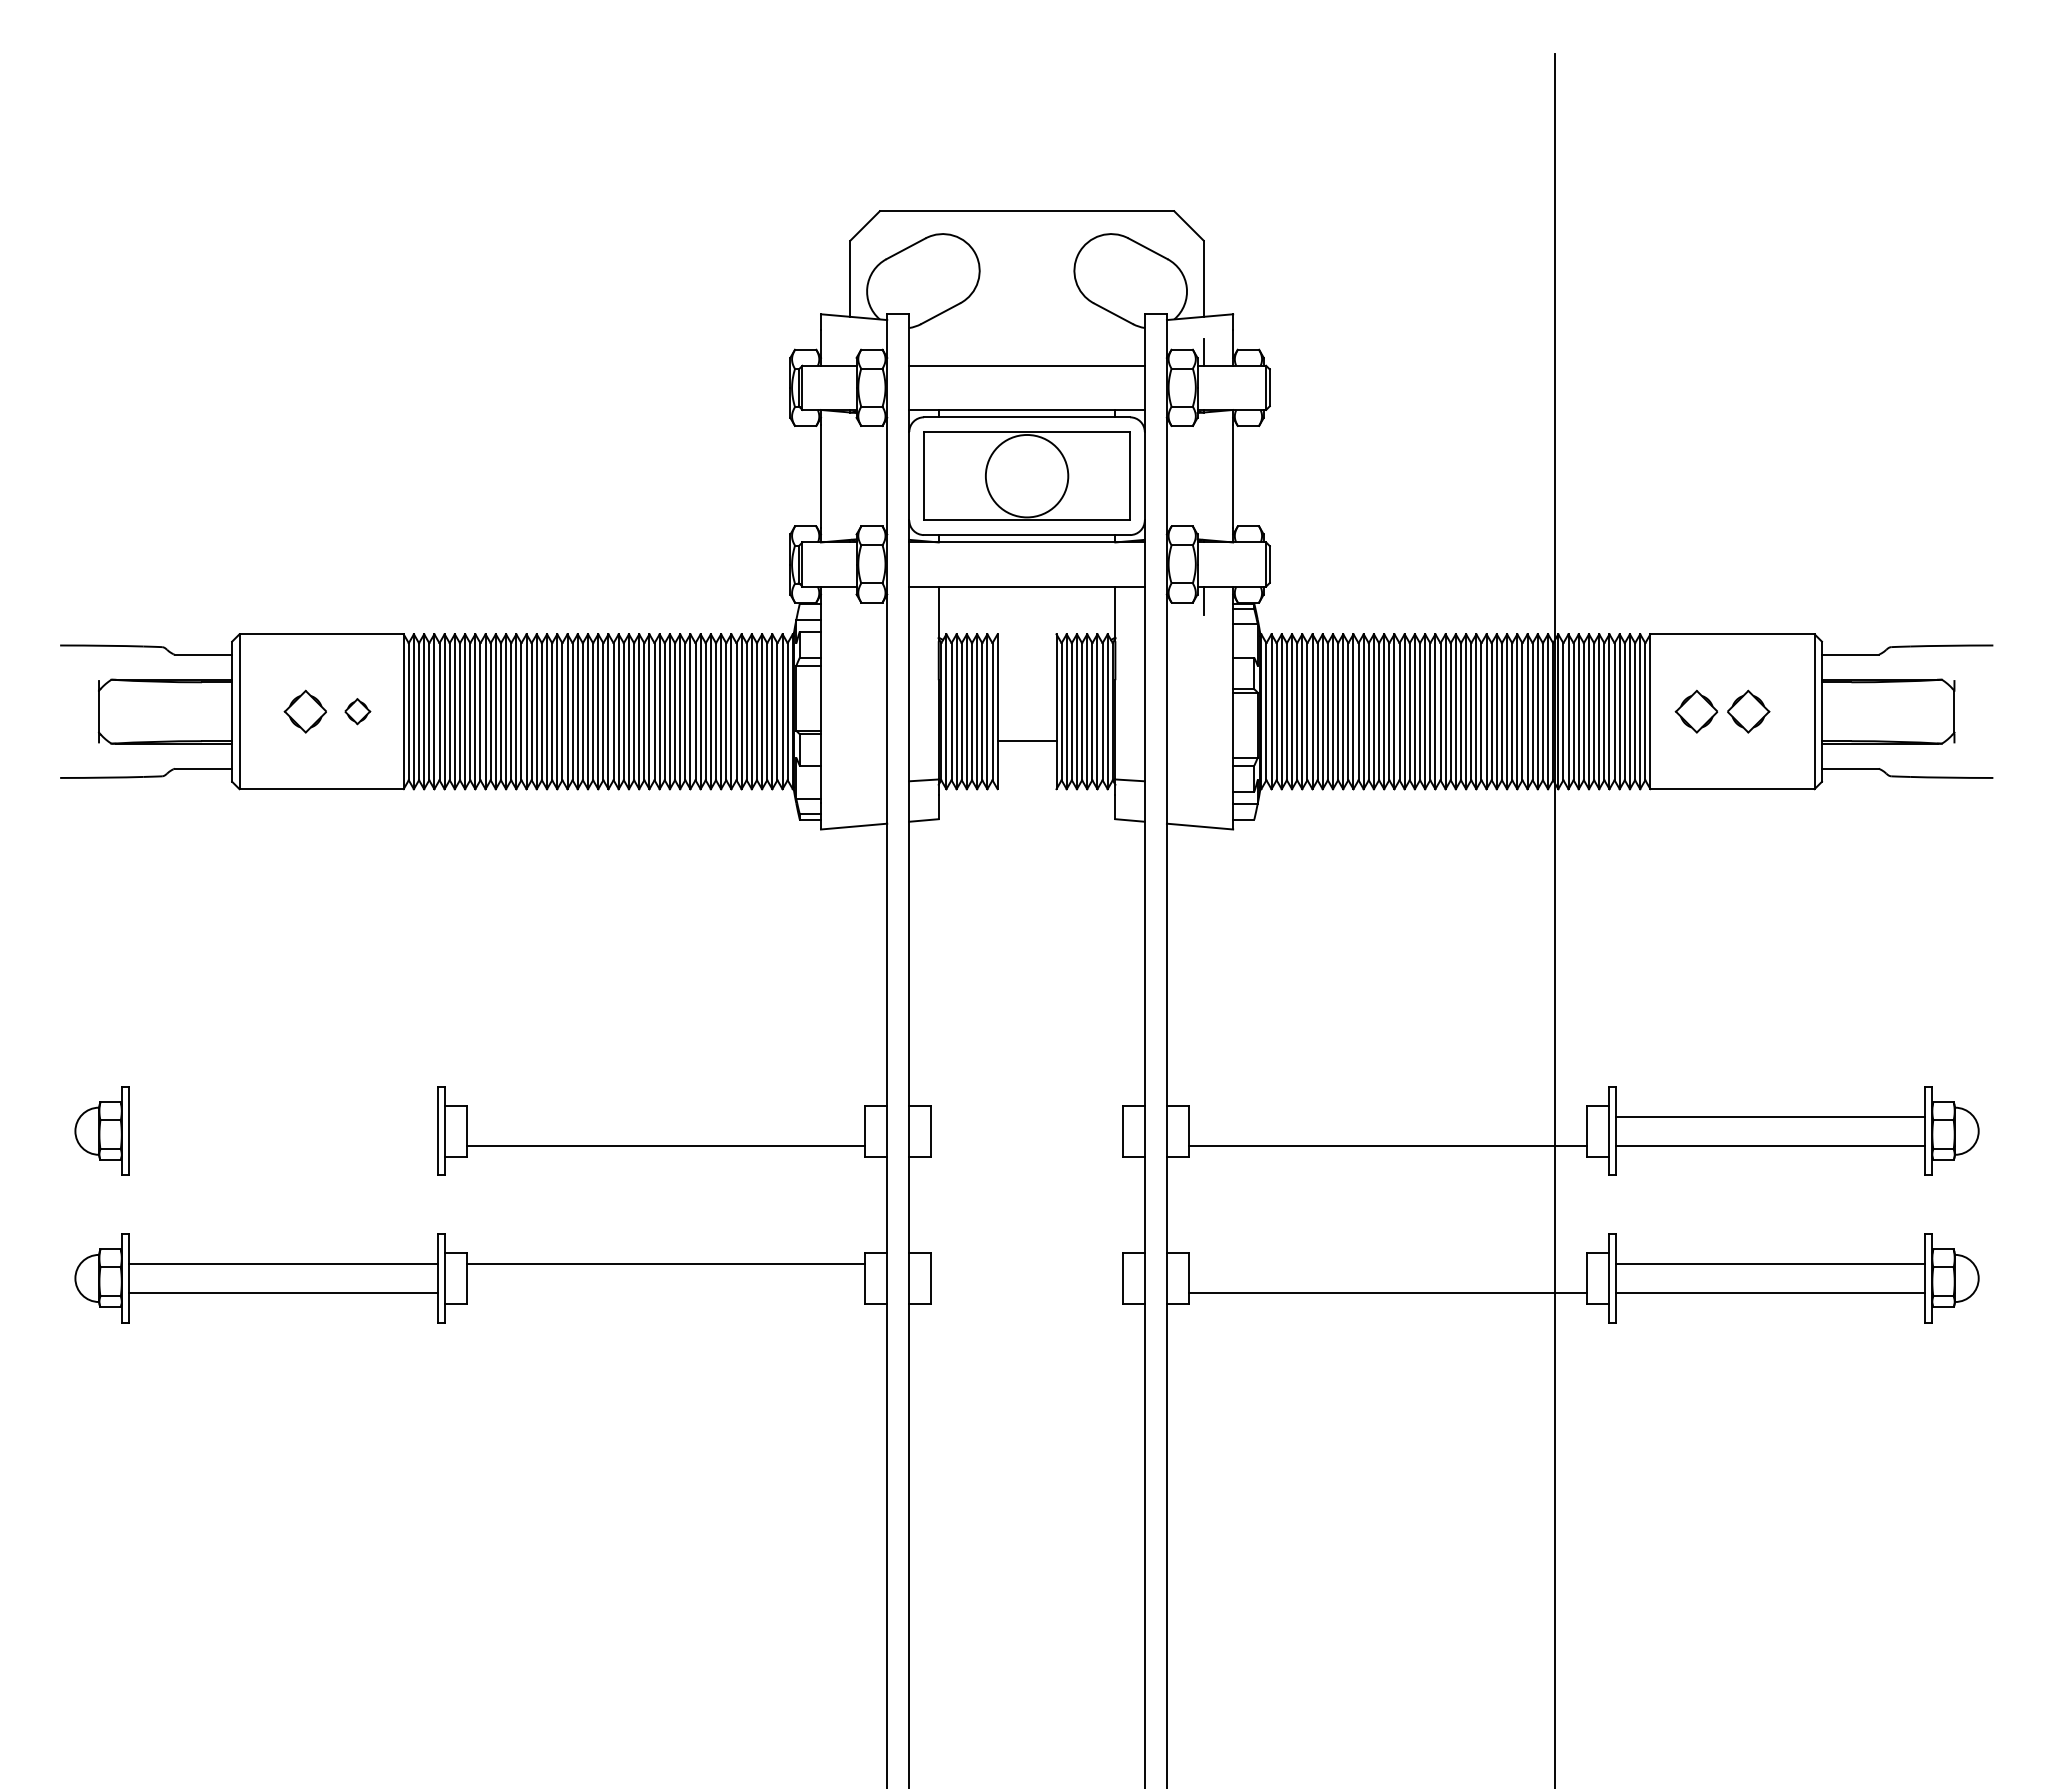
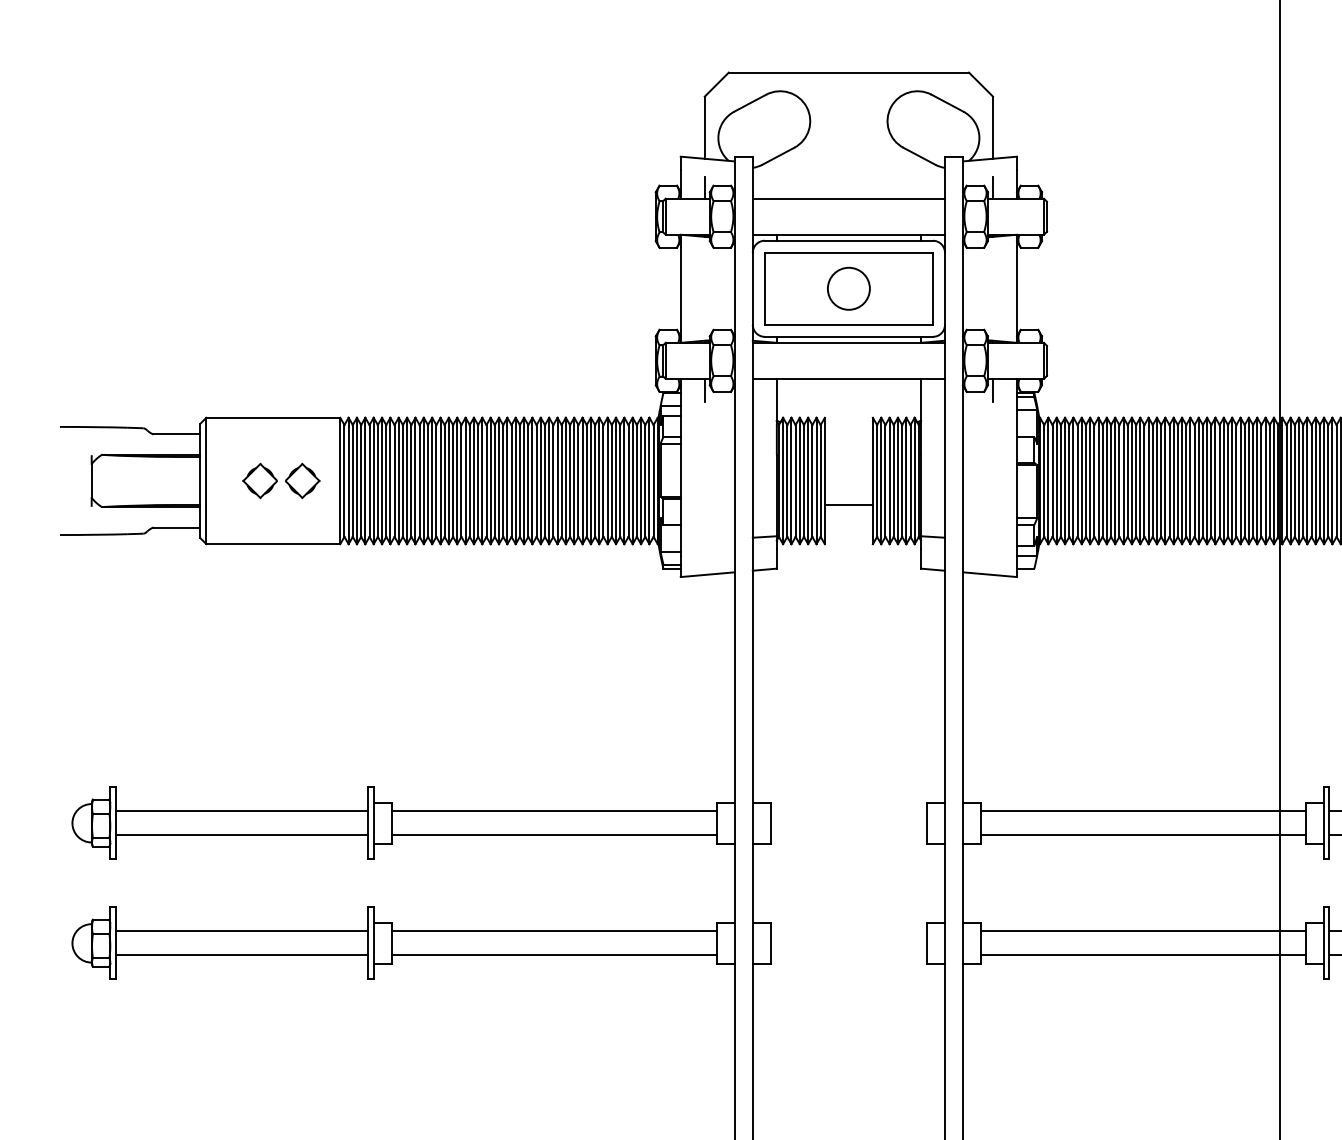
line: (850, 351) -> (704, 187), added
circle: (1026, 475) -> (848, 288), size x0.62
line: (850, 600) -> (704, 390), added
part: (357, 711) -> (302, 480), size x1.67
line: (283, 1116) -> (242, 811), added
line: (666, 1116) -> (554, 811), added
line: (1387, 1116) -> (1142, 811), added
line: (283, 1145) -> (242, 834), added
line: (1387, 1263) -> (1142, 931), added
line: (666, 1293) -> (554, 955), added

